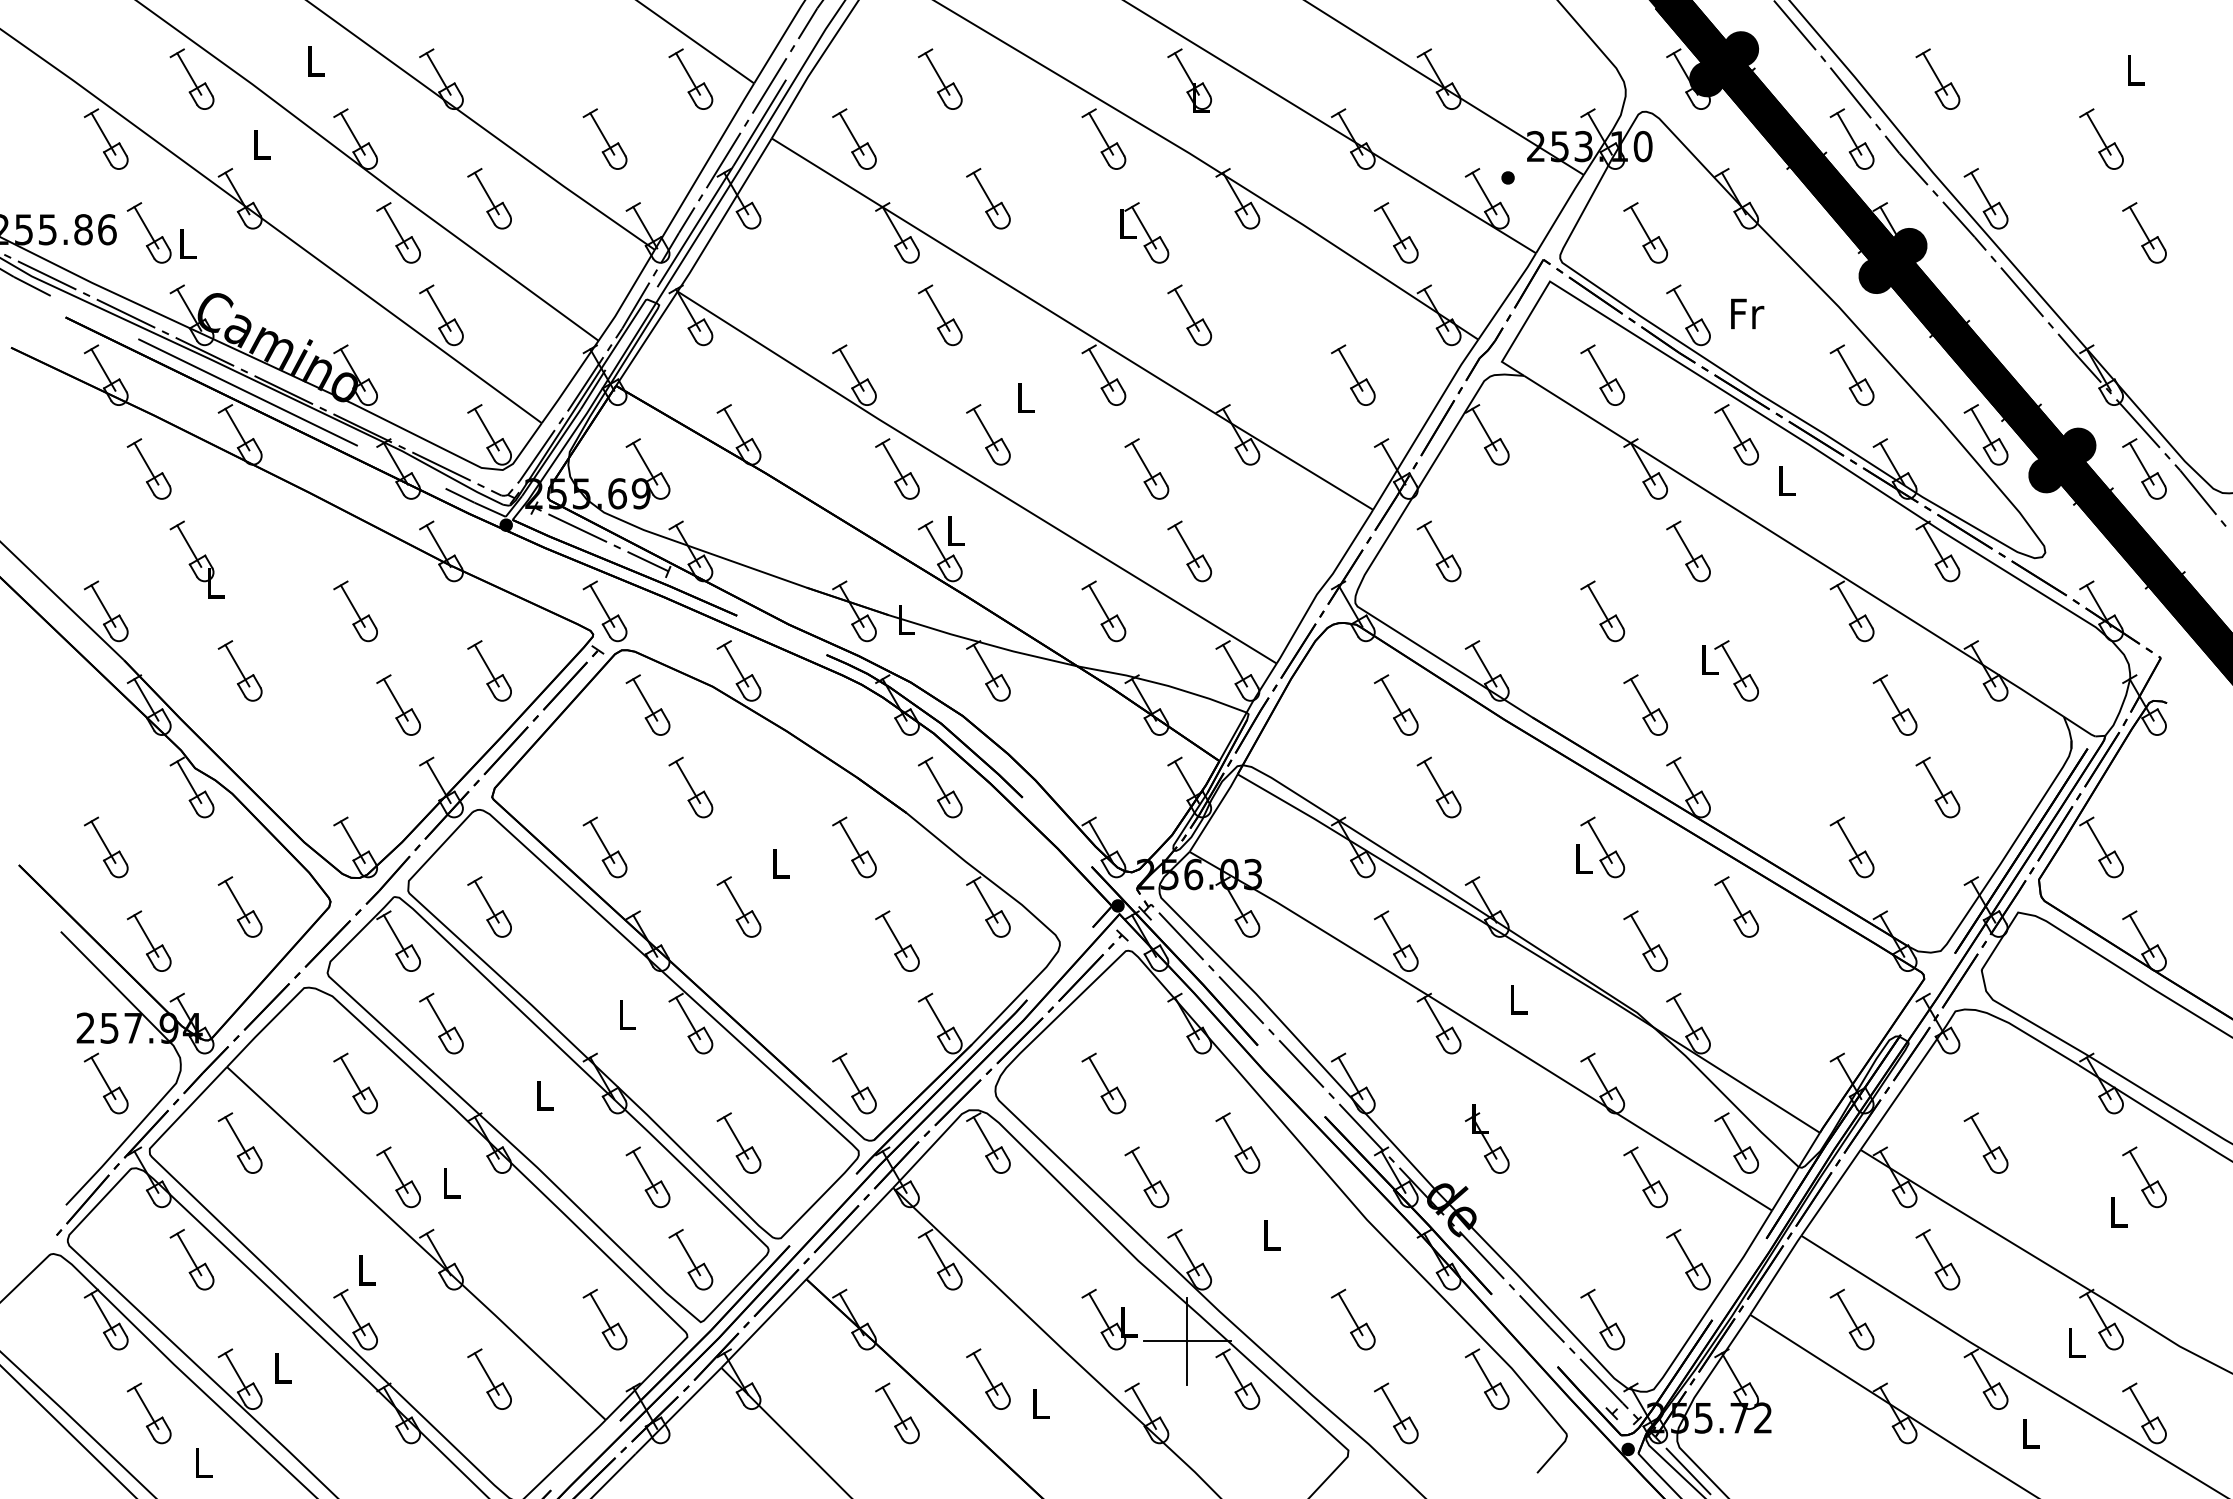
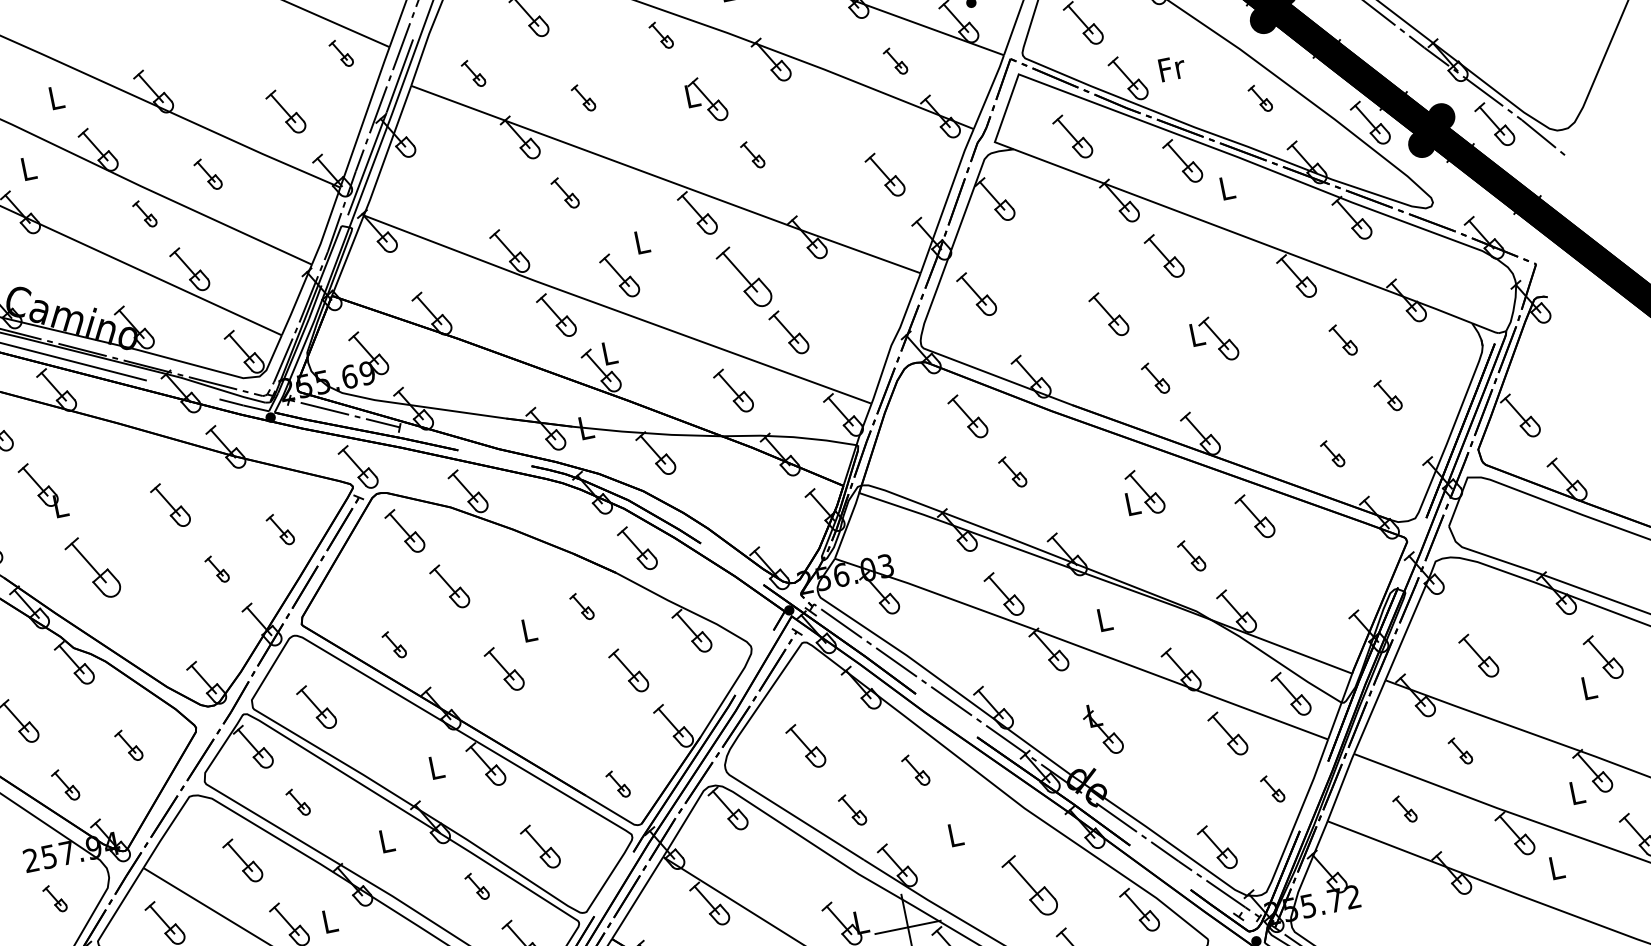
part: (690, 78) -> (340, 53), size x0.6
part: (854, 138) -> (473, 73), size x0.6
part: (1103, 138) -> (660, 35), size x0.6
part: (489, 198) -> (208, 174), size x0.7
part: (988, 198) -> (583, 97), size x0.6
part: (398, 232) -> (144, 213), size x0.6
part: (1395, 232) -> (895, 61), size x0.6
part: (940, 315) -> (565, 193), size x0.7
part: (1189, 315) -> (752, 155), size x0.6
part: (1851, 374) -> (1259, 98), size x0.6
part: (1146, 468) -> (743, 276), size x1.4
part: (239, 670) -> (92, 567), size x1.4
part: (489, 670) -> (280, 529), size x0.7
part: (398, 704) -> (217, 568), size x0.6
part: (1645, 704) -> (1155, 378), size x0.7
part: (1894, 704) -> (1342, 339), size x0.7
part: (1438, 787) -> (1012, 472), size x0.7
part: (1937, 787) -> (1387, 395), size x0.7
part: (604, 847) -> (393, 645), size x0.6
part: (854, 847) -> (582, 606), size x0.6
part: (1851, 847) -> (1332, 454), size x0.6
part: (239, 906) -> (128, 745), size x0.7
part: (148, 940) -> (65, 784), size x0.7
part: (1645, 940) -> (1191, 555), size x0.7
part: (441, 1023) -> (298, 802), size x0.6
part: (105, 1083) -> (54, 899), size x0.6
part: (854, 1083) -> (618, 784), size x0.6
part: (1237, 1142) -> (915, 770), size x0.7
part: (647, 1177) -> (476, 886), size x0.6
part: (1146, 1177) -> (852, 810), size x0.7
part: (1688, 1259) -> (1272, 789), size x0.6
part: (1937, 1259) -> (1460, 750), size x0.6
part: (1352, 1319) -> (1029, 885), size x1.4
part: (1851, 1319) -> (1404, 809), size x0.6

